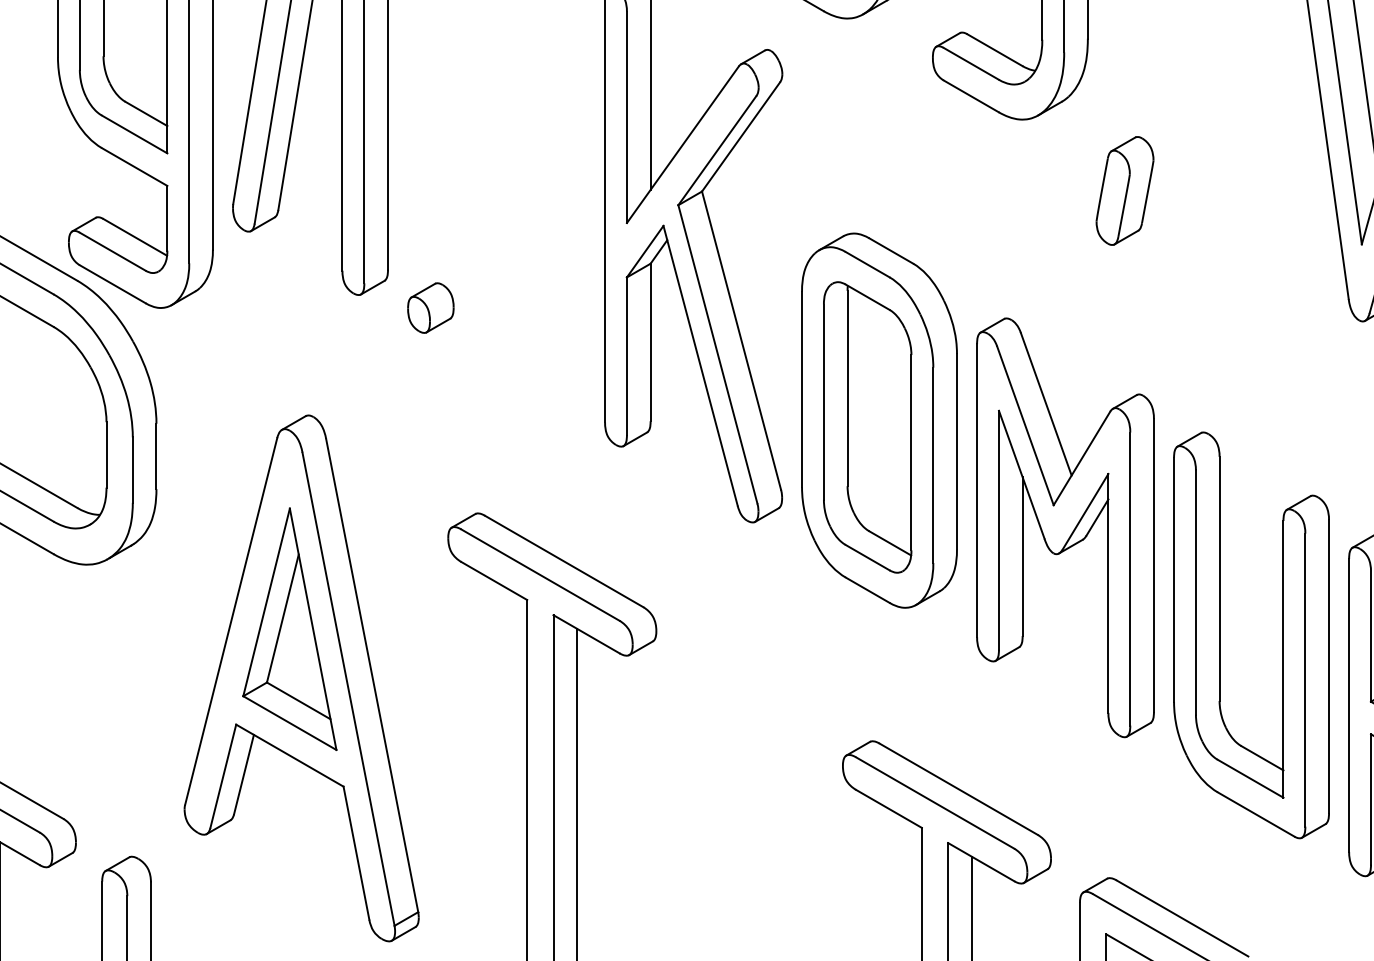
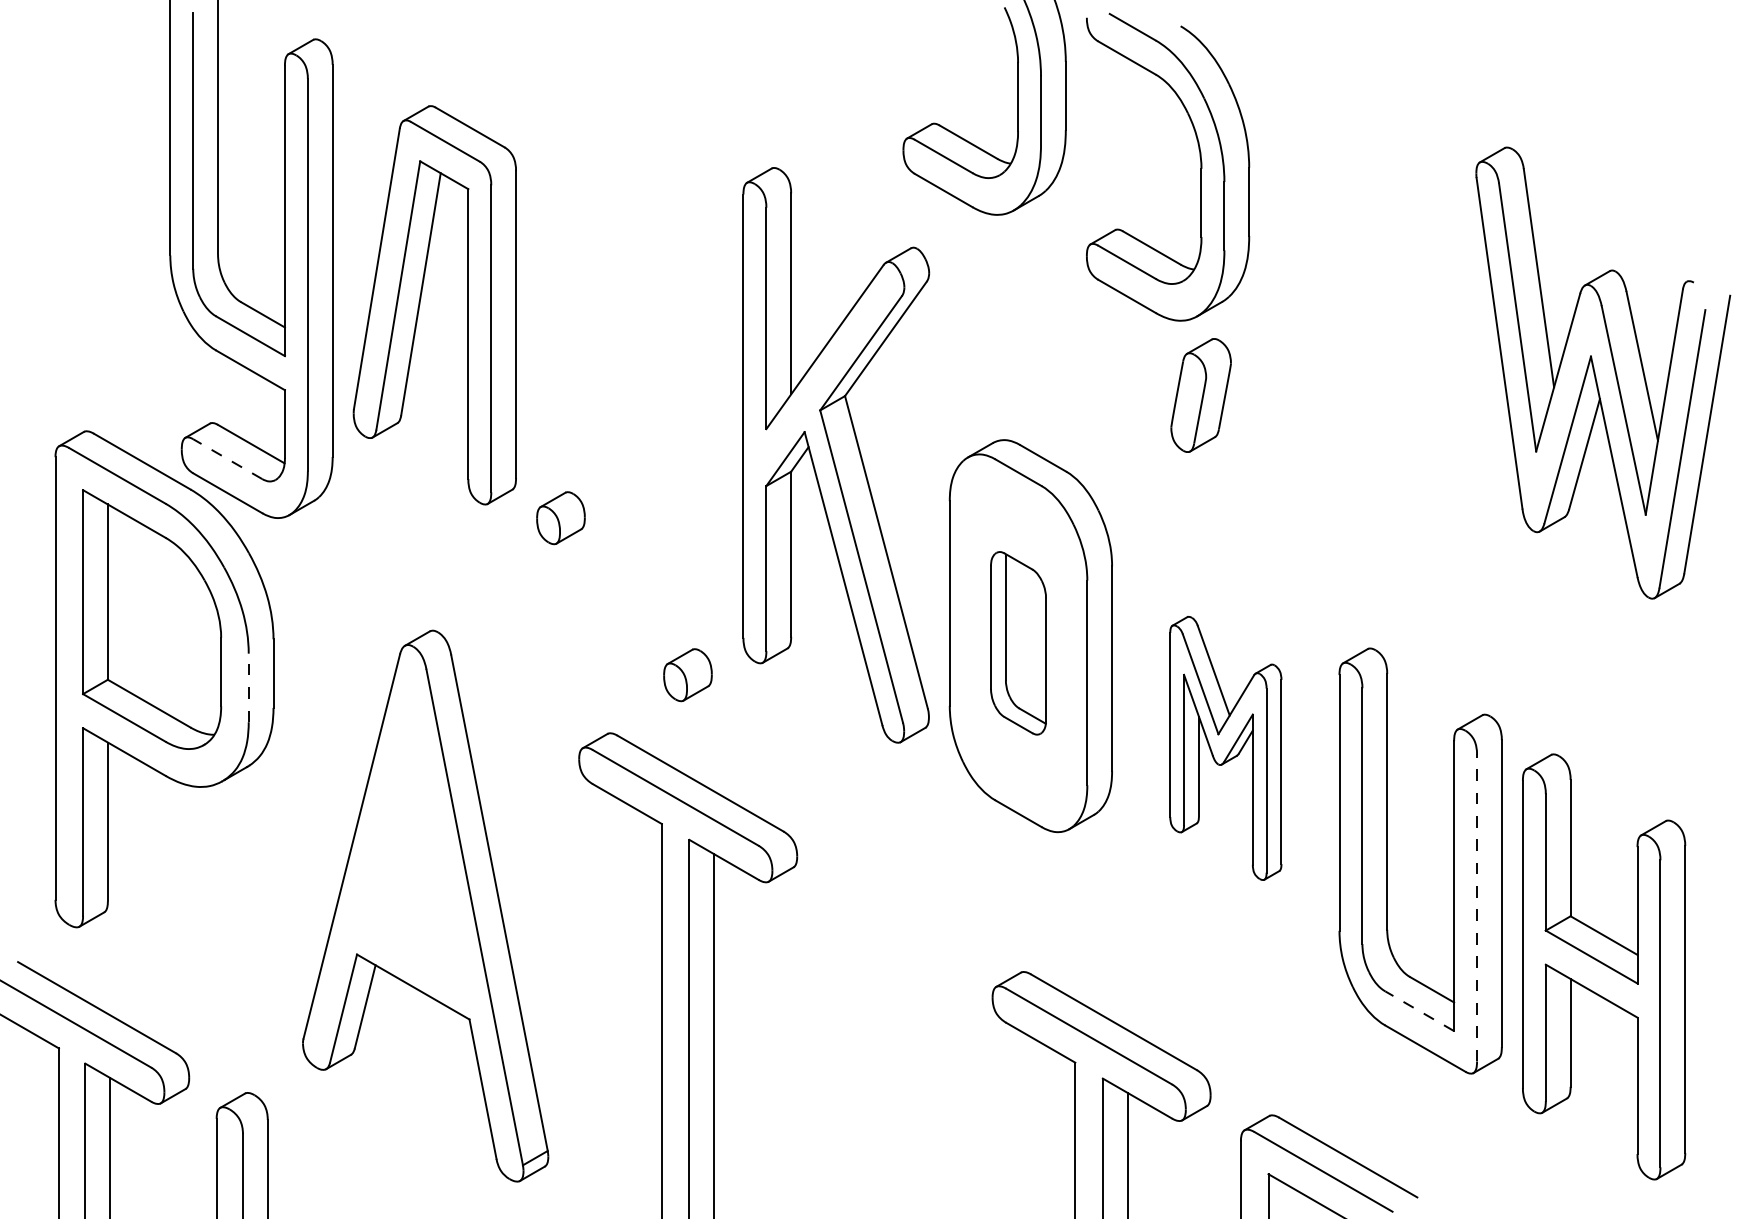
part: (1124, 190) -> (1200, 395), moved
line: (112, 252) -> (227, 459), solid -> dashed
part: (867, 427) -> (1018, 643), size x0.6
part: (551, 458) -> (687, 675), added
line: (132, 469) -> (248, 687), solid -> dashed
part: (1065, 527) -> (1225, 748), size x0.6
part: (290, 629) -> (413, 854), removed
line: (1305, 679) -> (1477, 907), solid -> dashed
line: (1250, 779) -> (1419, 1011), solid -> dashed

